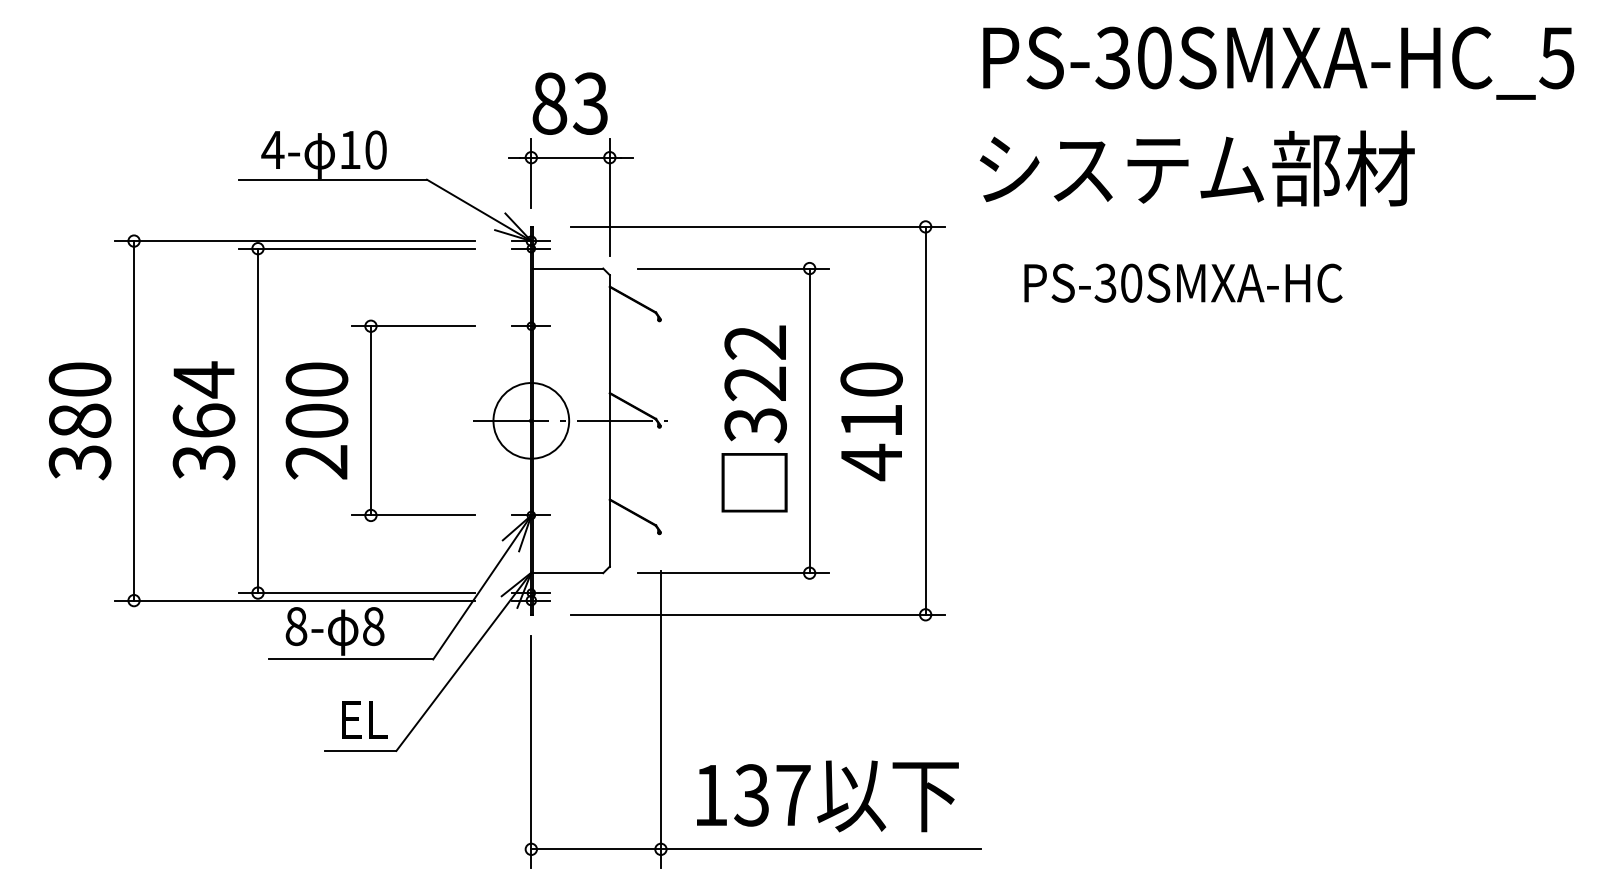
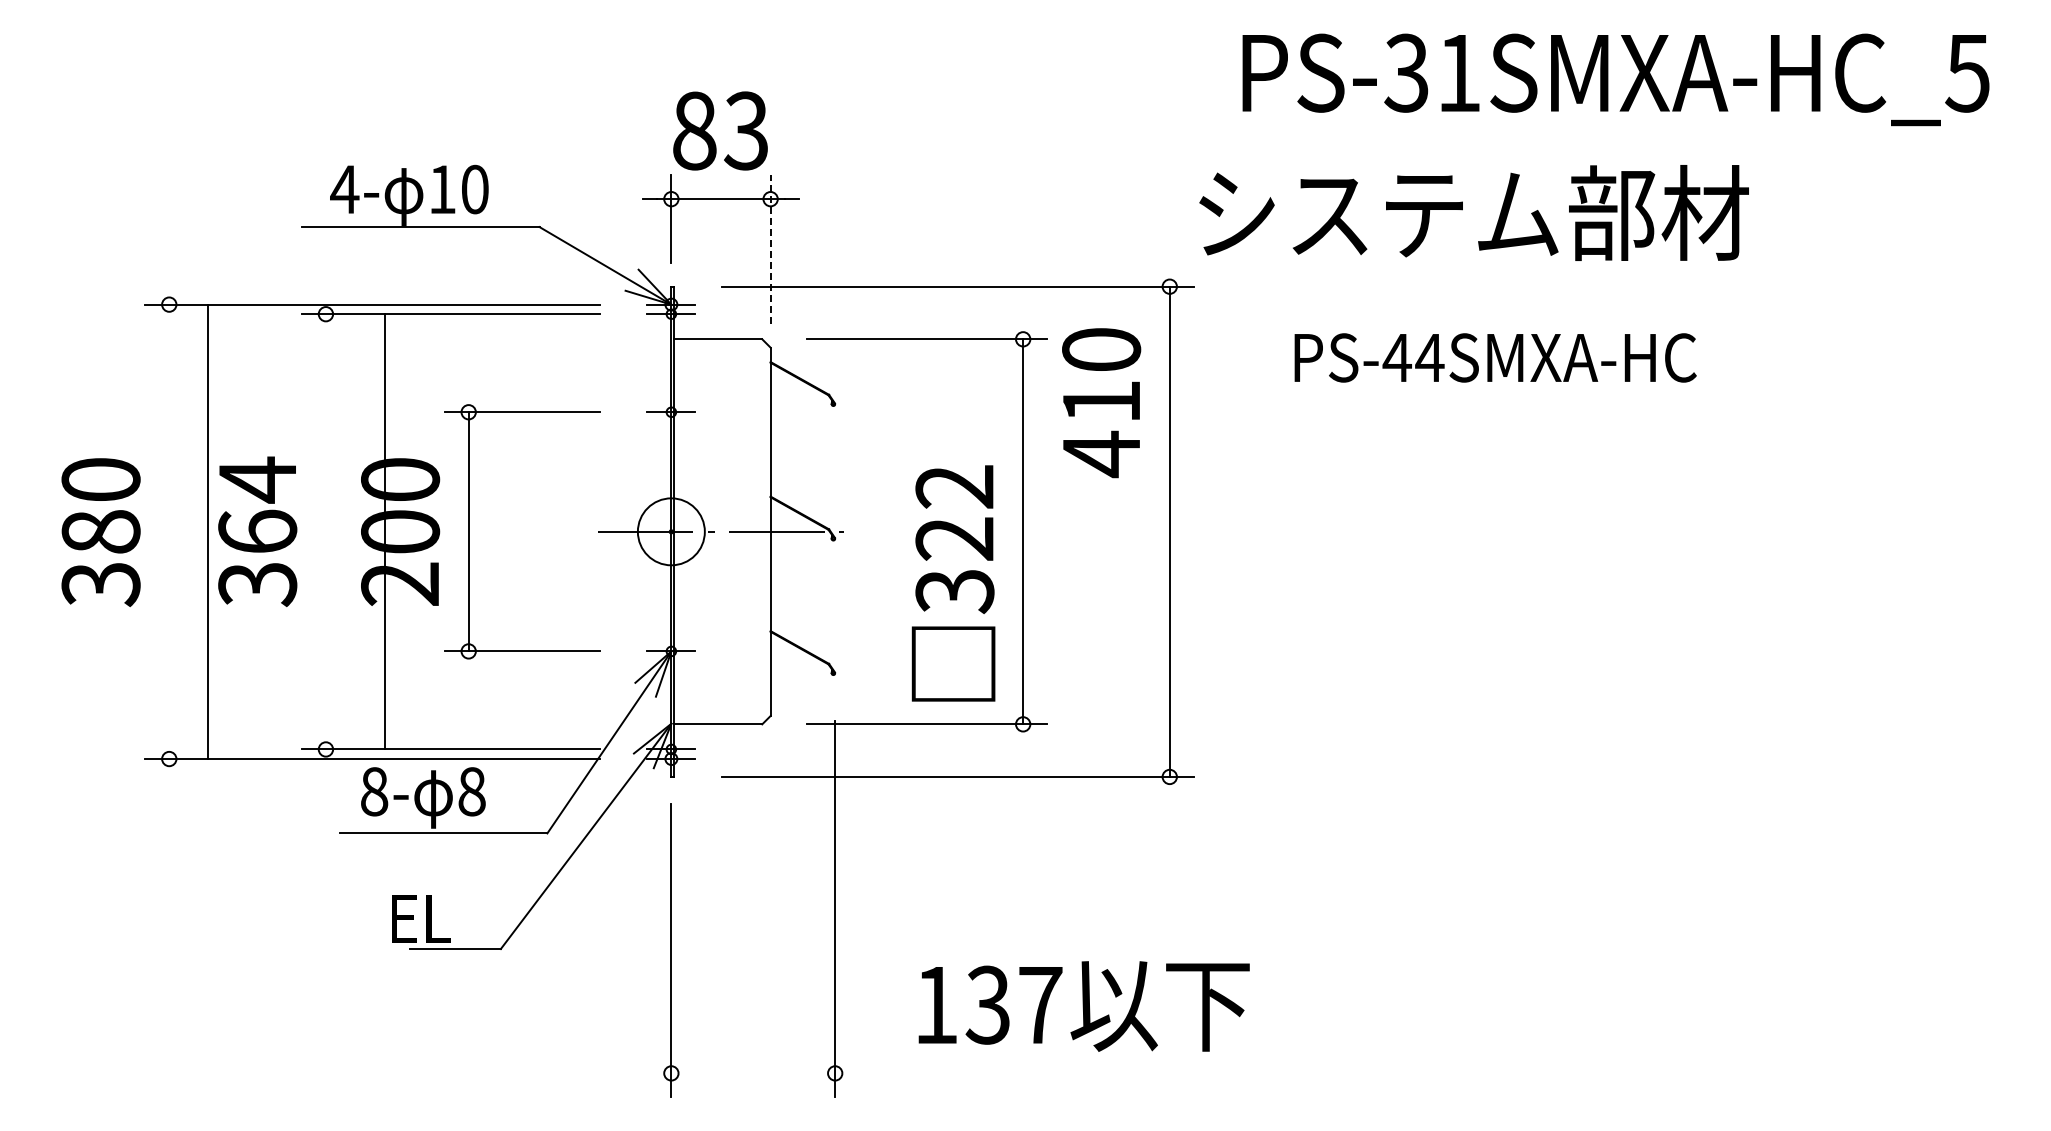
text: (1154, 57) -> (1459, 72), PS-30SMXA-HC_5 -> PS-31SMXA-HC_5
text: (1196, 168) -> (1473, 212), moved
line: (609, 197) -> (770, 249), solid -> dashed
text: (1118, 282) -> (1413, 357), PS-30SMXA-HC -> PS-44SMXA-HC
text: (754, 419) -> (953, 583), moved
line: (134, 420) -> (208, 531), moved
line: (257, 420) -> (384, 531), moved
circle: (531, 420) -> (671, 531), size x0.7
text: (871, 422) -> (1101, 403), moved
text: (365, 719) -> (421, 918), moved
text: (827, 796) -> (1083, 1006), moved
line: (756, 849) -> (955, 1073), removed

